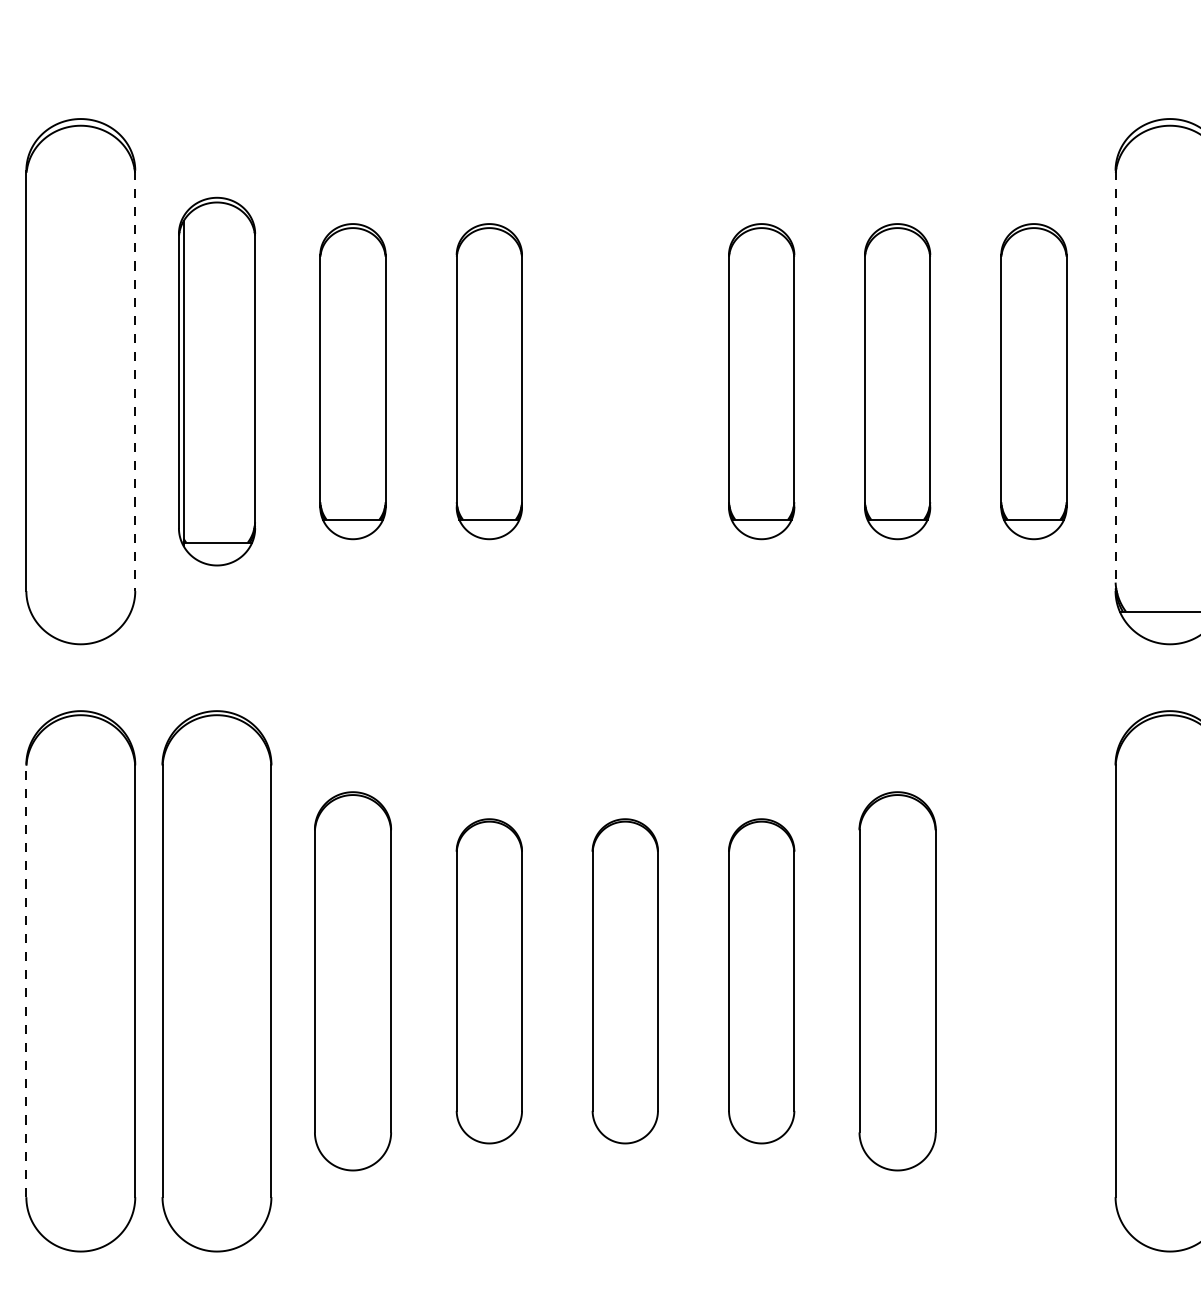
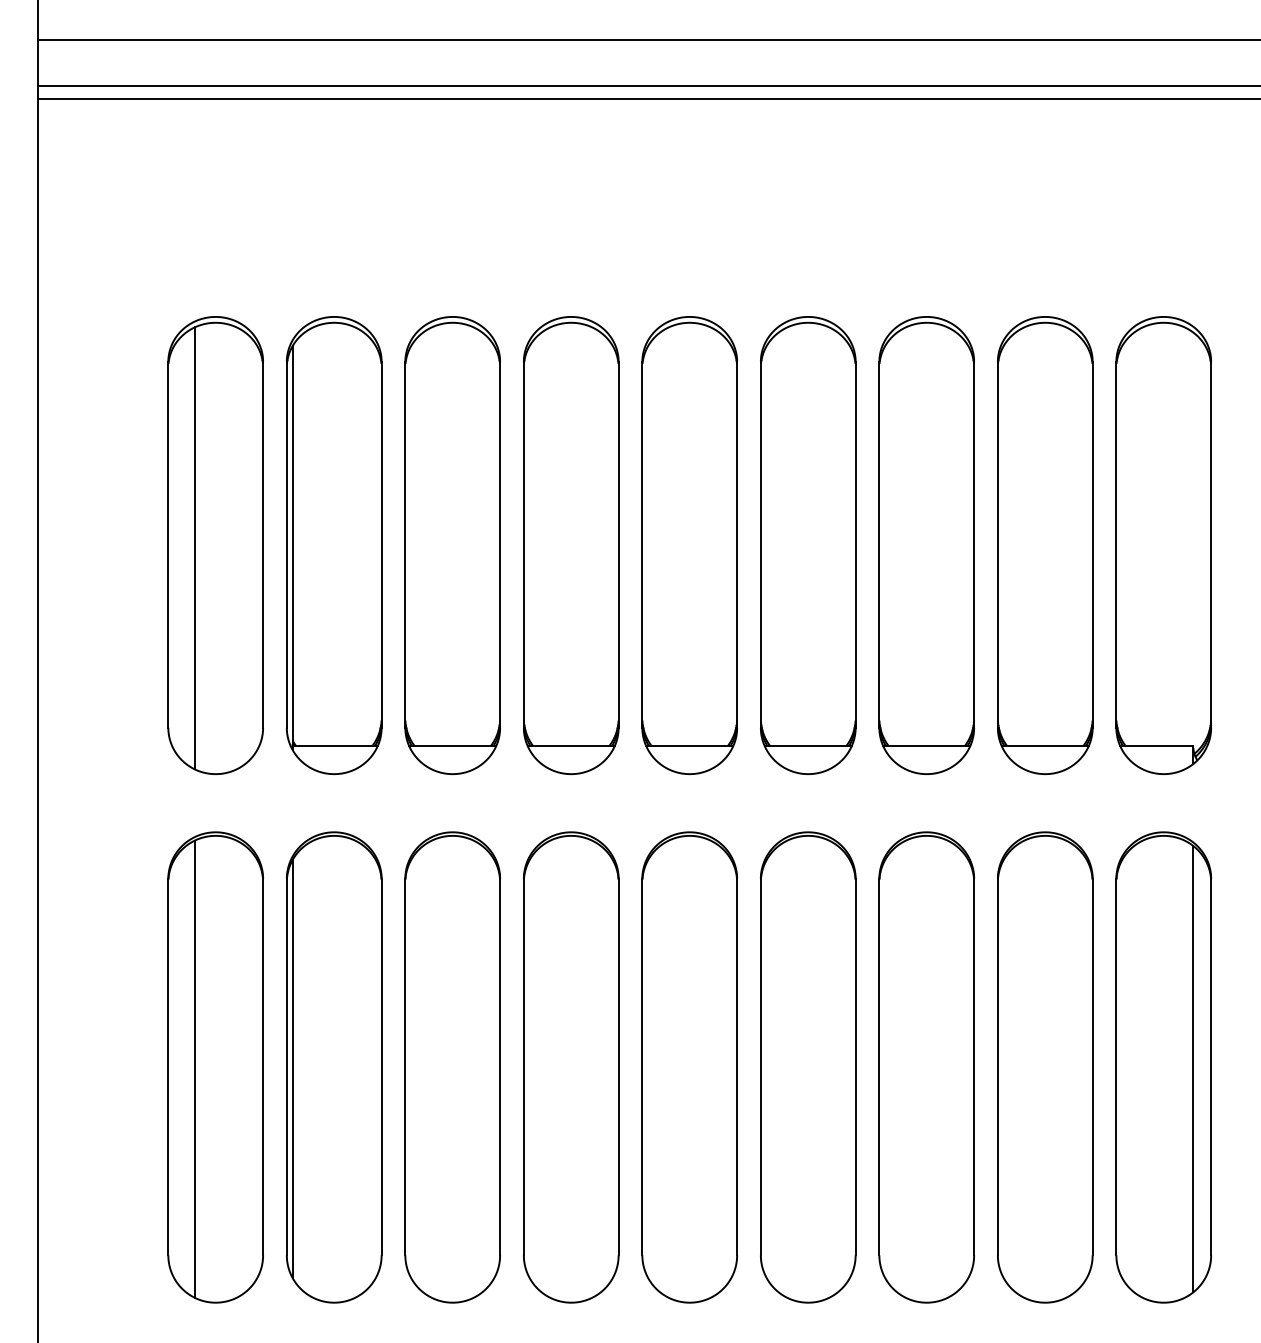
line: (135, 380) -> (263, 544), dashed -> solid
line: (1115, 380) -> (1116, 544), dashed -> solid
part: (217, 381) -> (334, 545), size x1.43
part: (352, 381) -> (452, 545), size x1.67
part: (489, 381) -> (571, 545), size x1.67
part: (625, 381) -> (689, 545), added
part: (761, 381) -> (808, 545), size x1.67
part: (897, 381) -> (926, 545), size x1.67
part: (1034, 381) -> (1045, 545), size x1.67
line: (56, 385) -> (194, 548), added
line: (26, 980) -> (168, 1066), dashed -> solid
part: (352, 981) -> (452, 1067), size x1.43
part: (489, 981) -> (571, 1067), size x1.67
part: (625, 981) -> (689, 1067), size x1.67
part: (761, 981) -> (808, 1067), size x1.67
part: (897, 981) -> (926, 1067), size x1.43
part: (1034, 981) -> (1045, 1067), added
line: (56, 982) -> (194, 1068), added
line: (169, 982) -> (292, 1068), added

